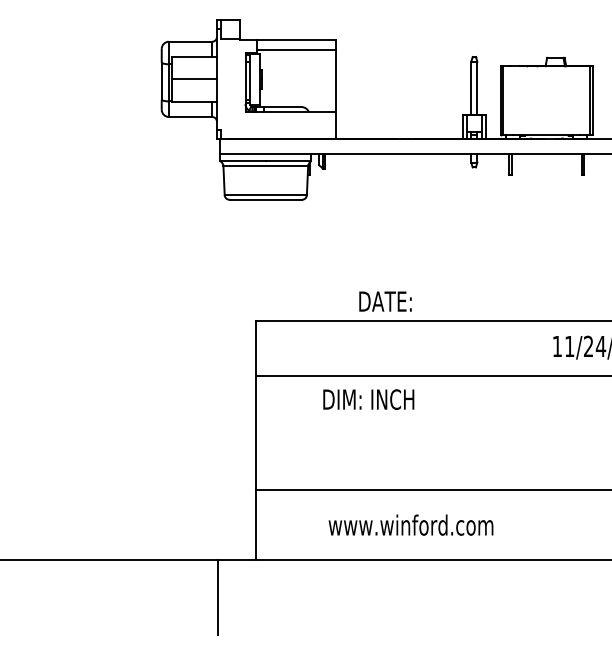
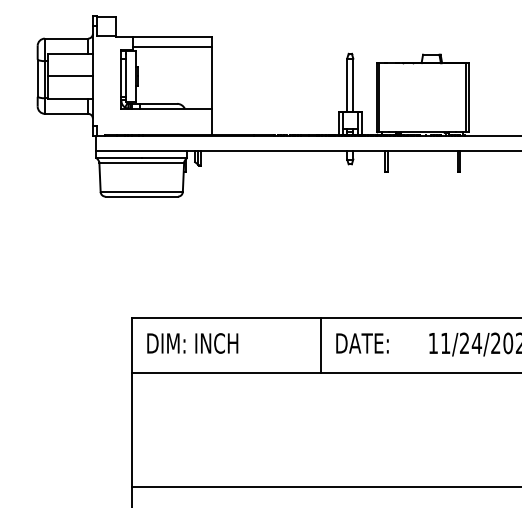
text: (385, 301) -> (362, 343), moved
line: (444, 347) -> (320, 344), added
text: (368, 399) -> (192, 343), moved

